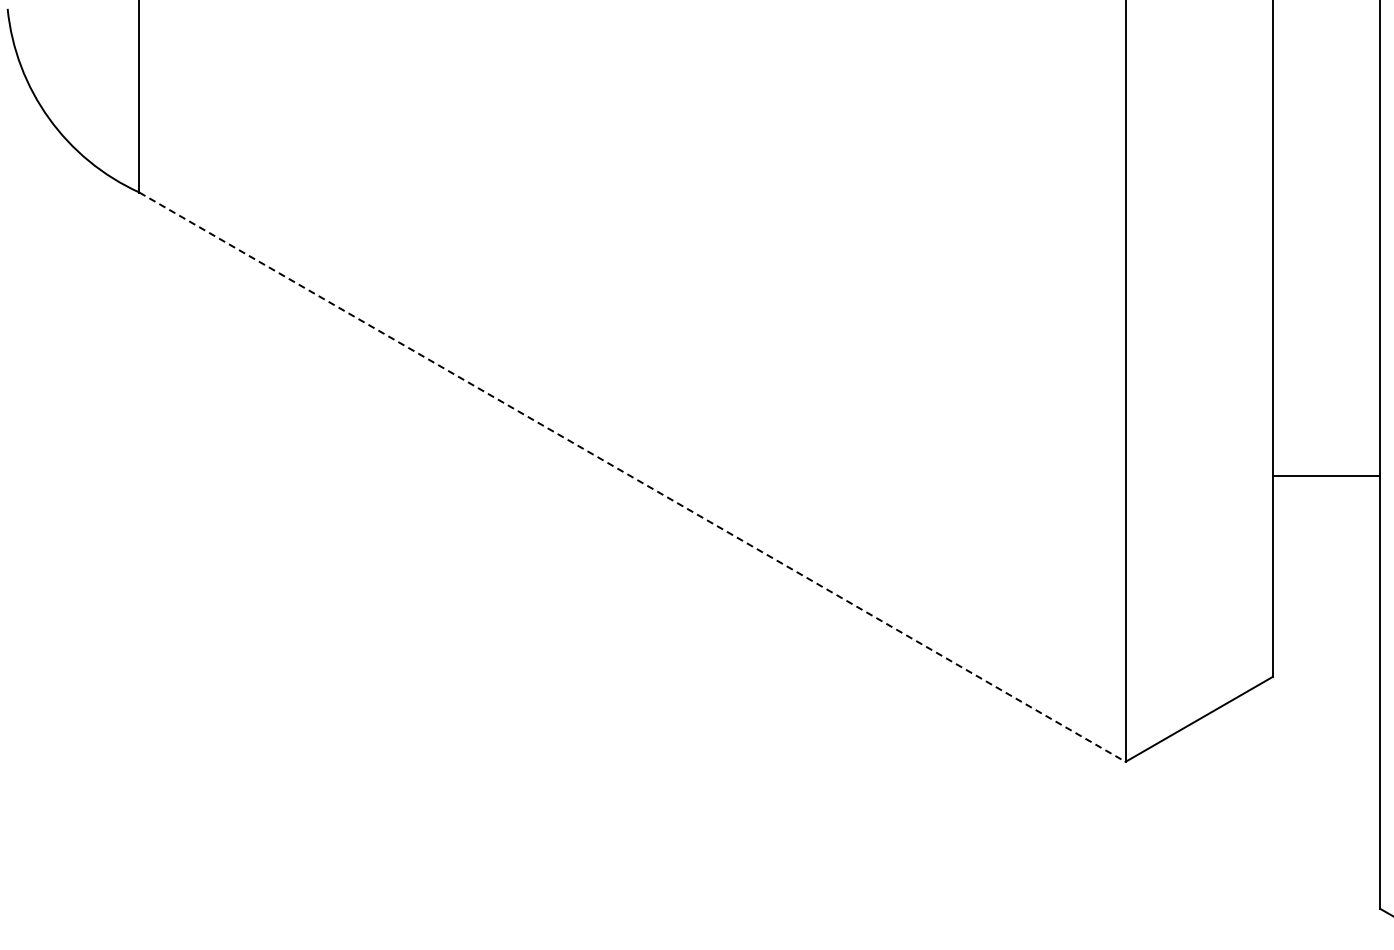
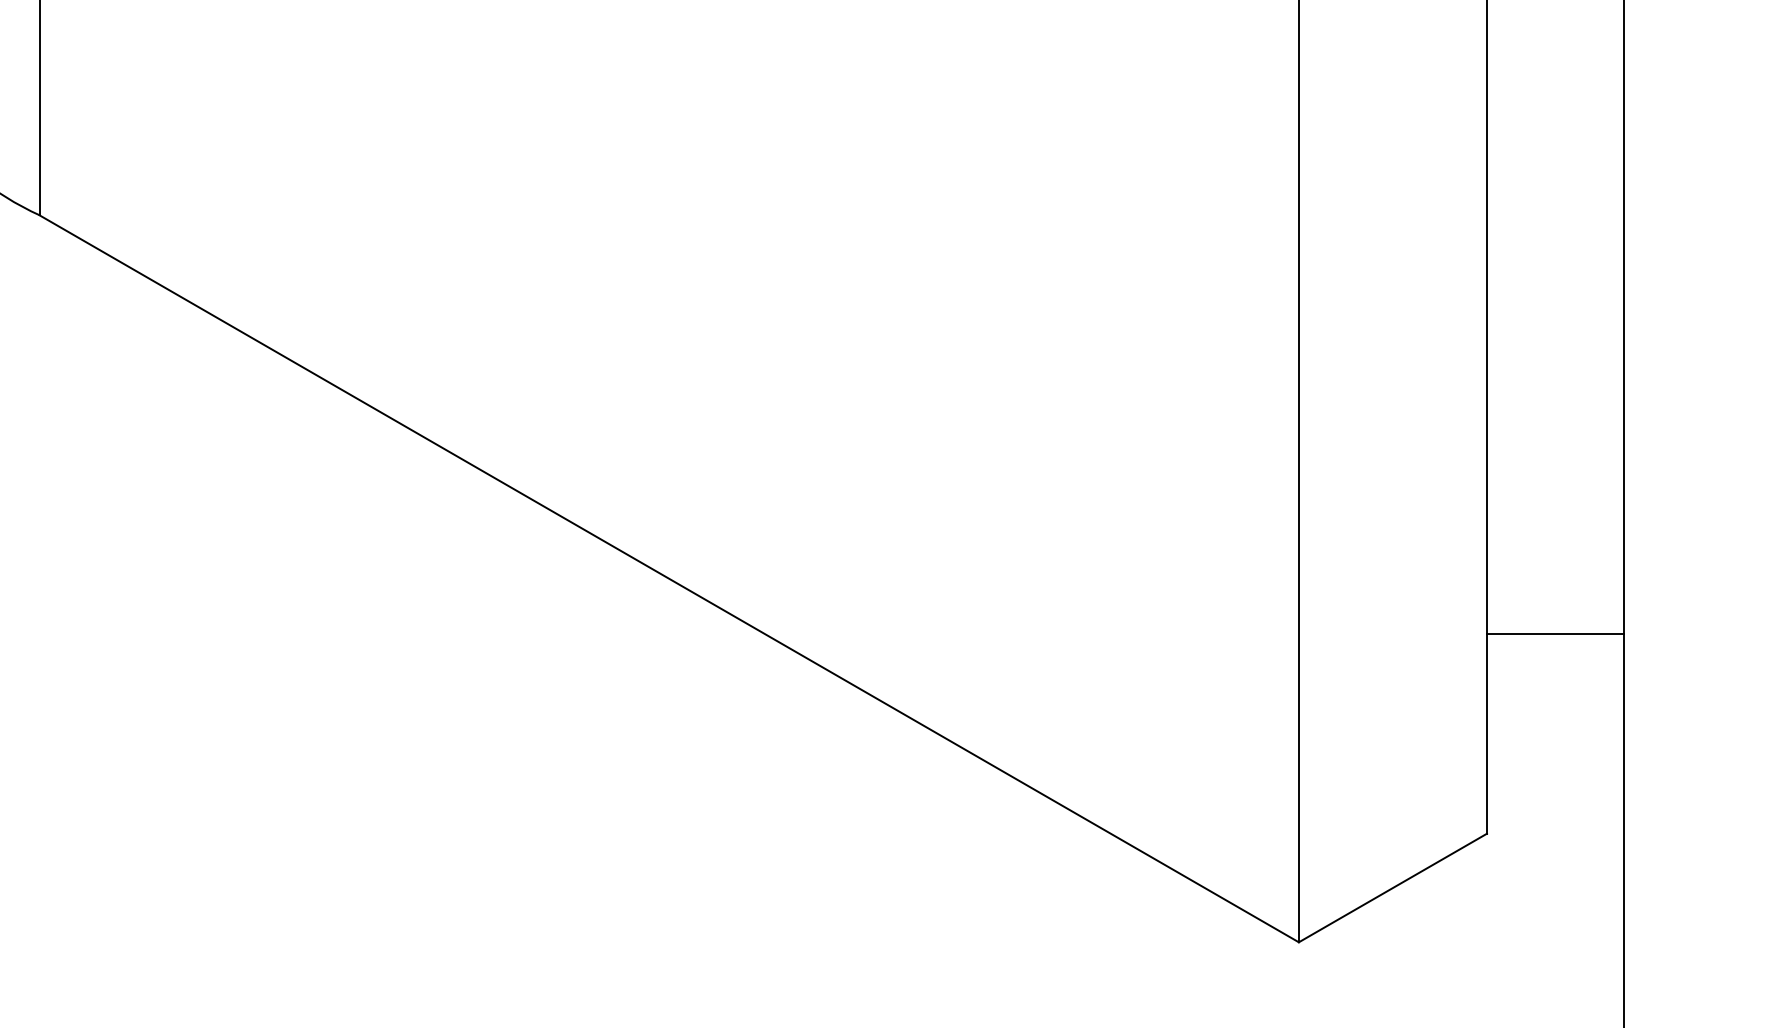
line: (1326, 475) -> (1555, 634), moved
line: (632, 477) -> (669, 579), dashed -> solid

